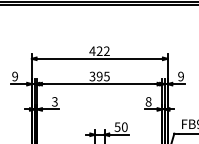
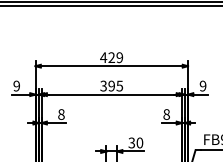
text: (106, 51) -> (119, 58), 422 -> 429
text: (54, 101) -> (61, 114), 3 -> 8
text: (117, 126) -> (131, 142), 50 -> 30

